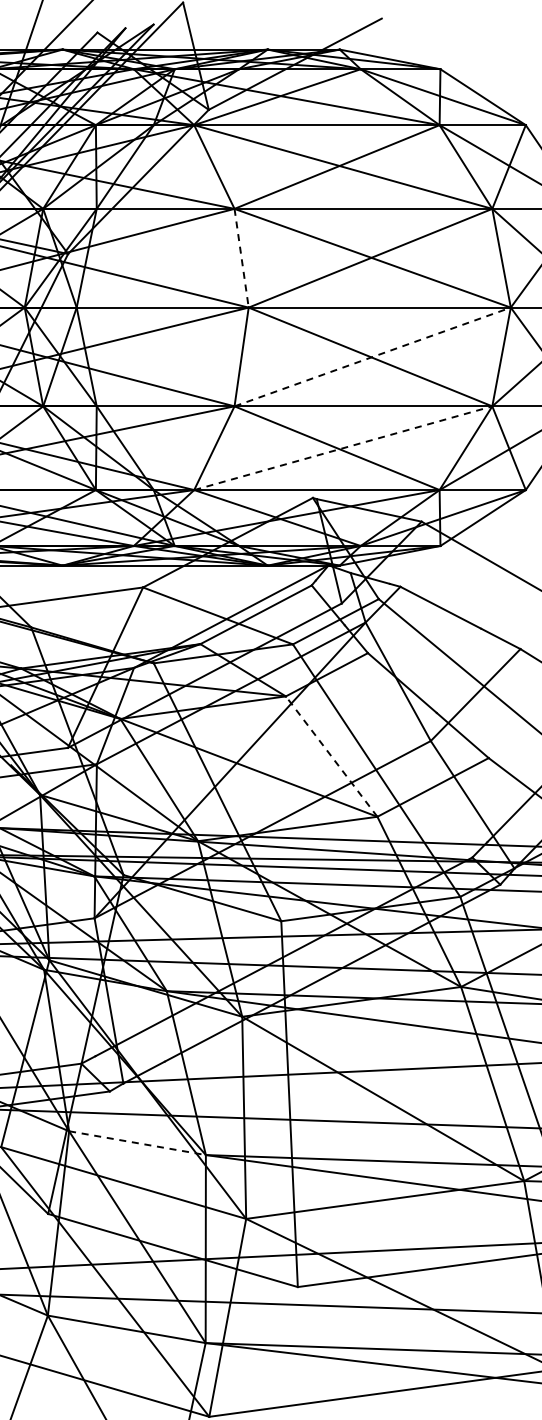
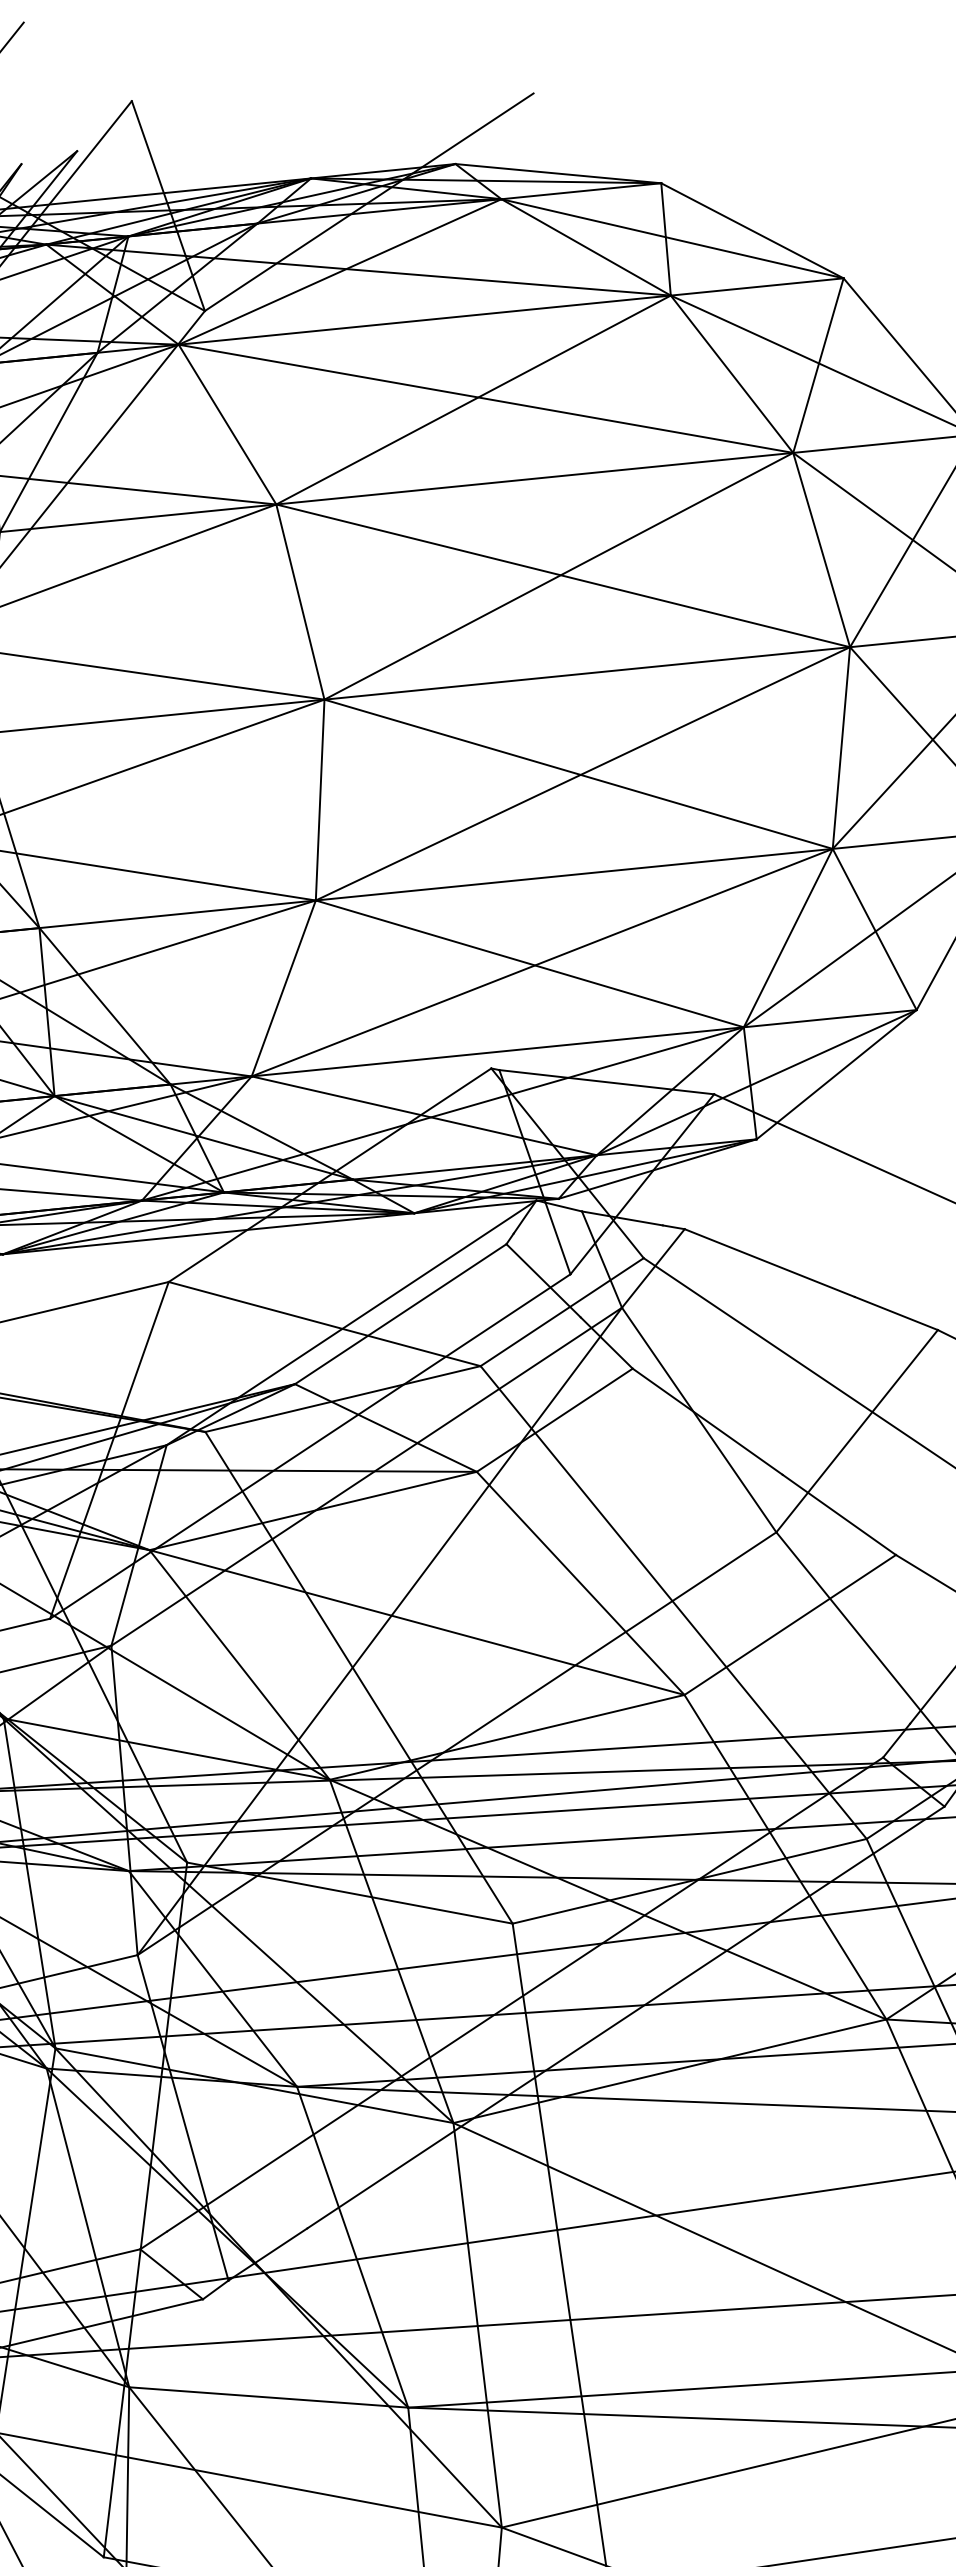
line: (241, 258) -> (300, 602), dashed -> solid
line: (372, 356) -> (582, 772), dashed -> solid
line: (343, 448) -> (542, 963), dashed -> solid
line: (331, 756) -> (580, 1583), dashed -> solid
line: (138, 1143) -> (270, 2397), dashed -> solid

